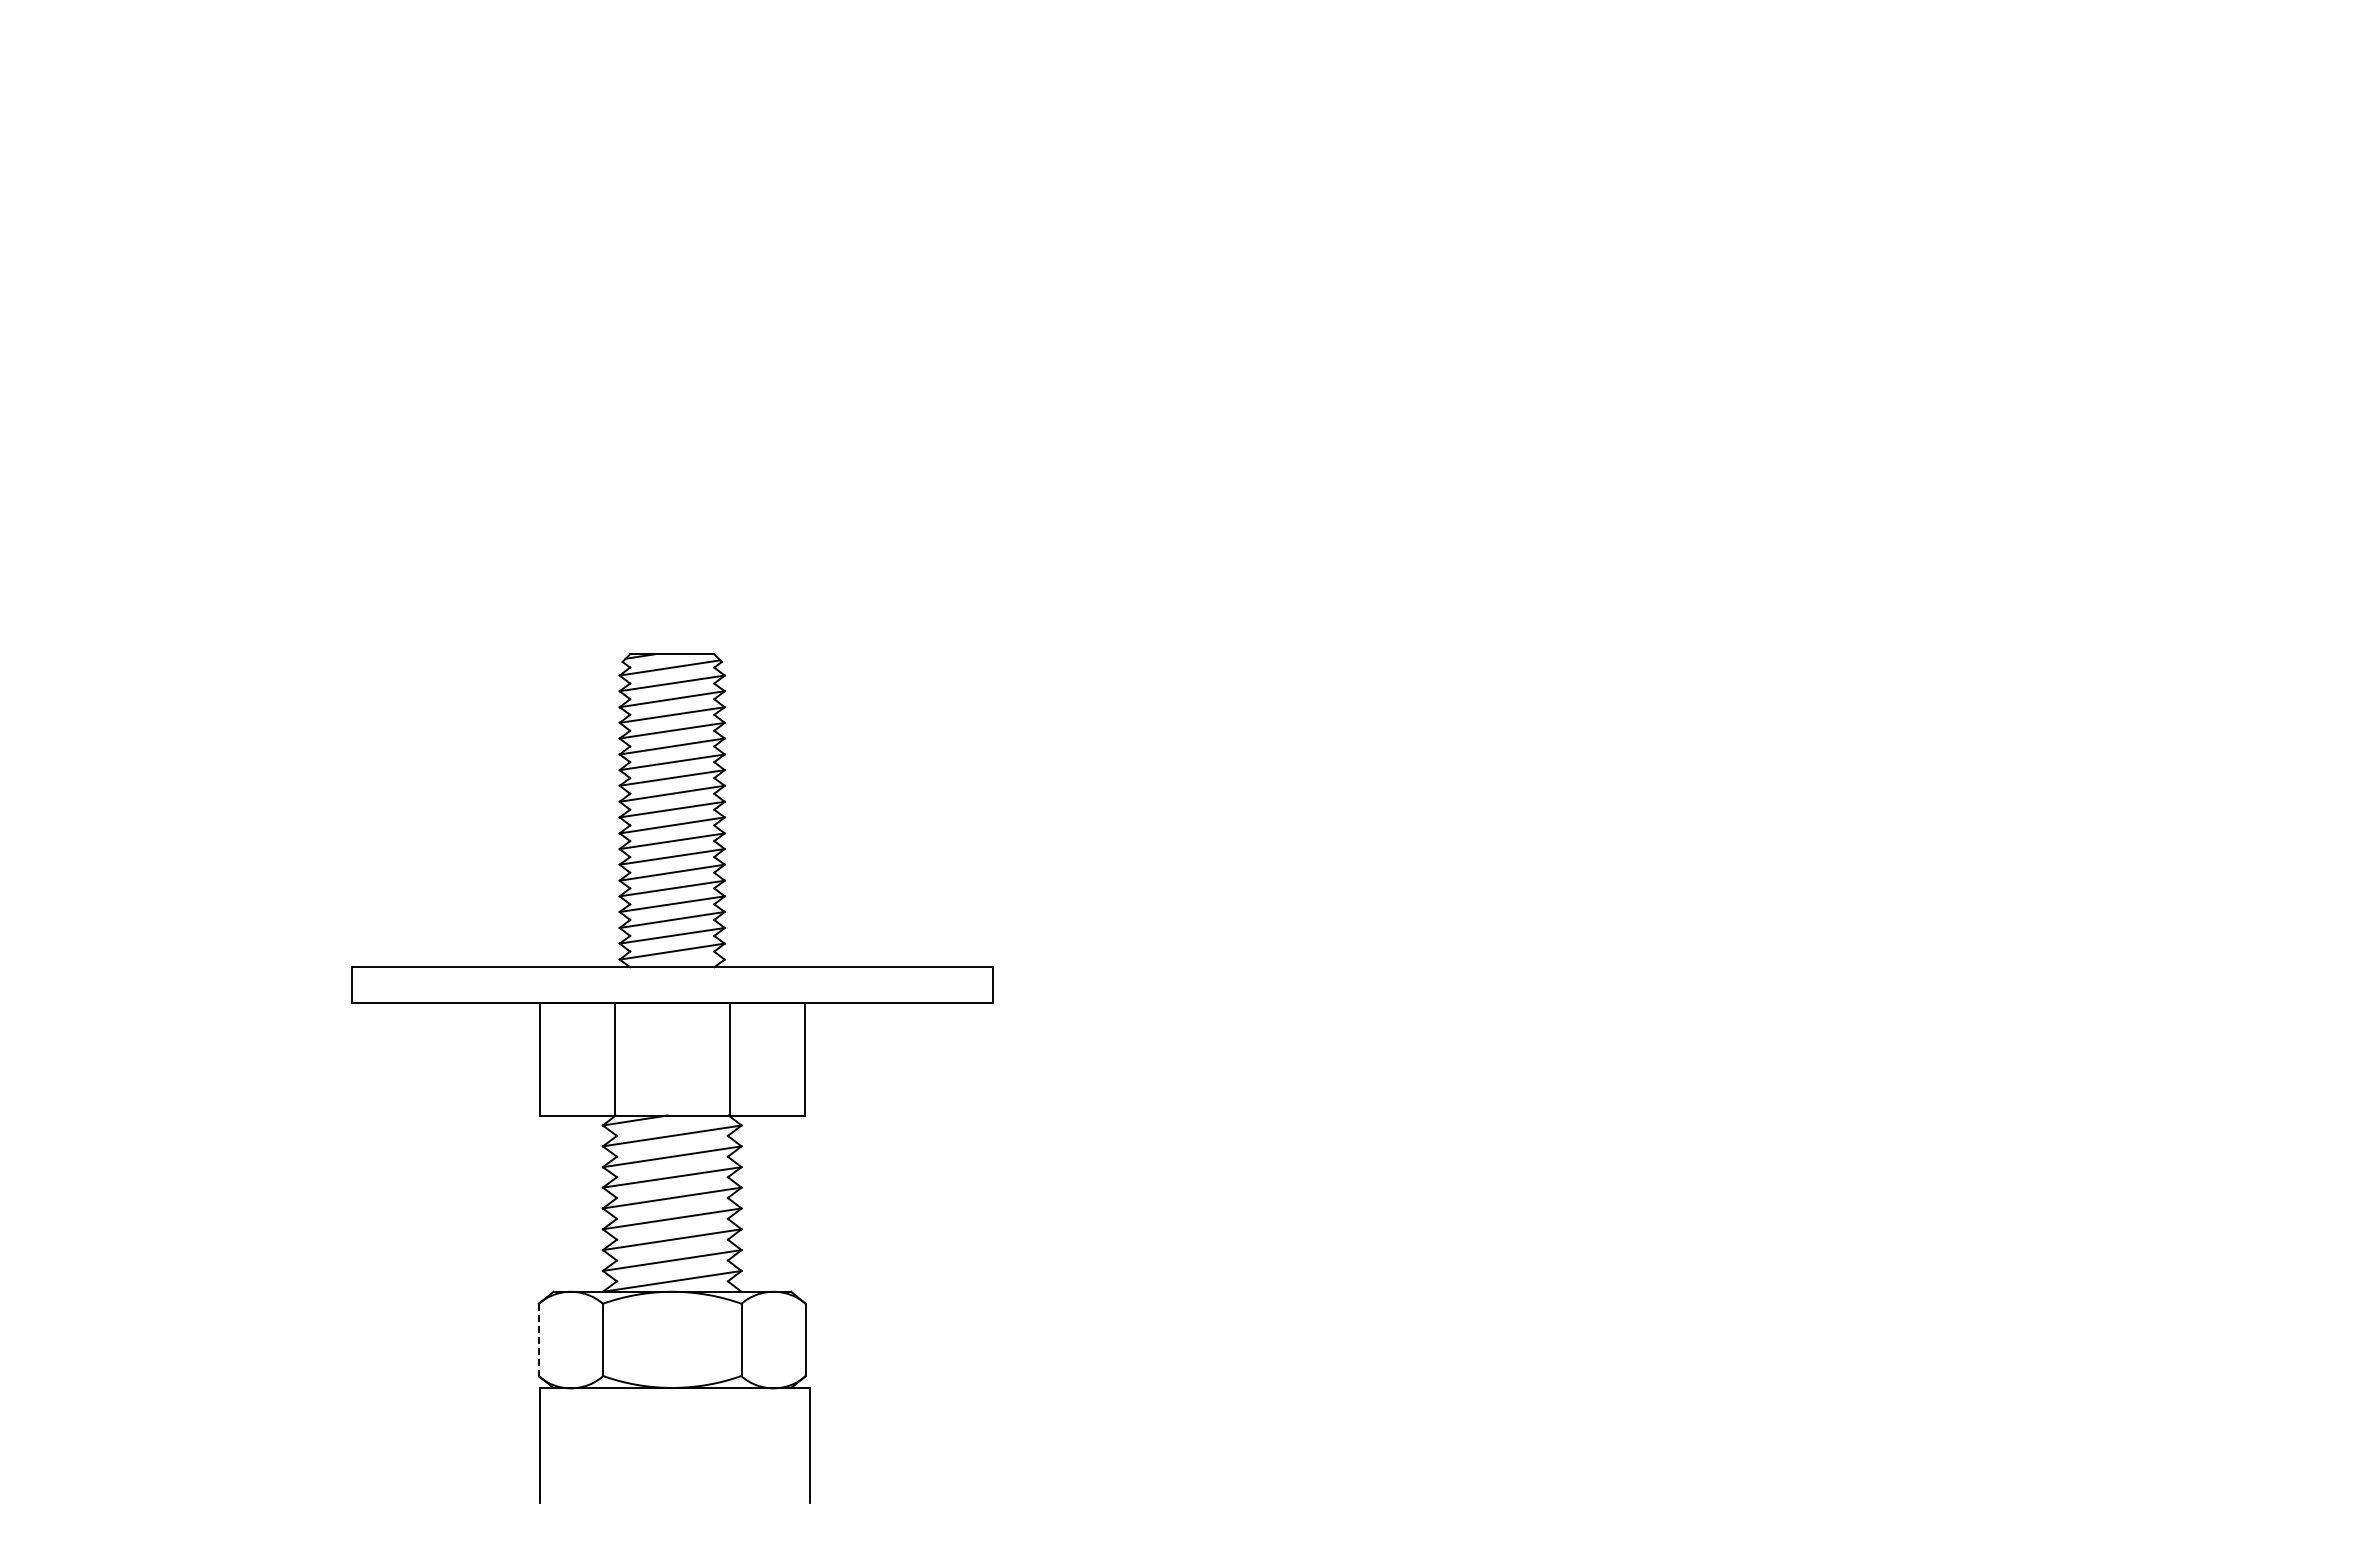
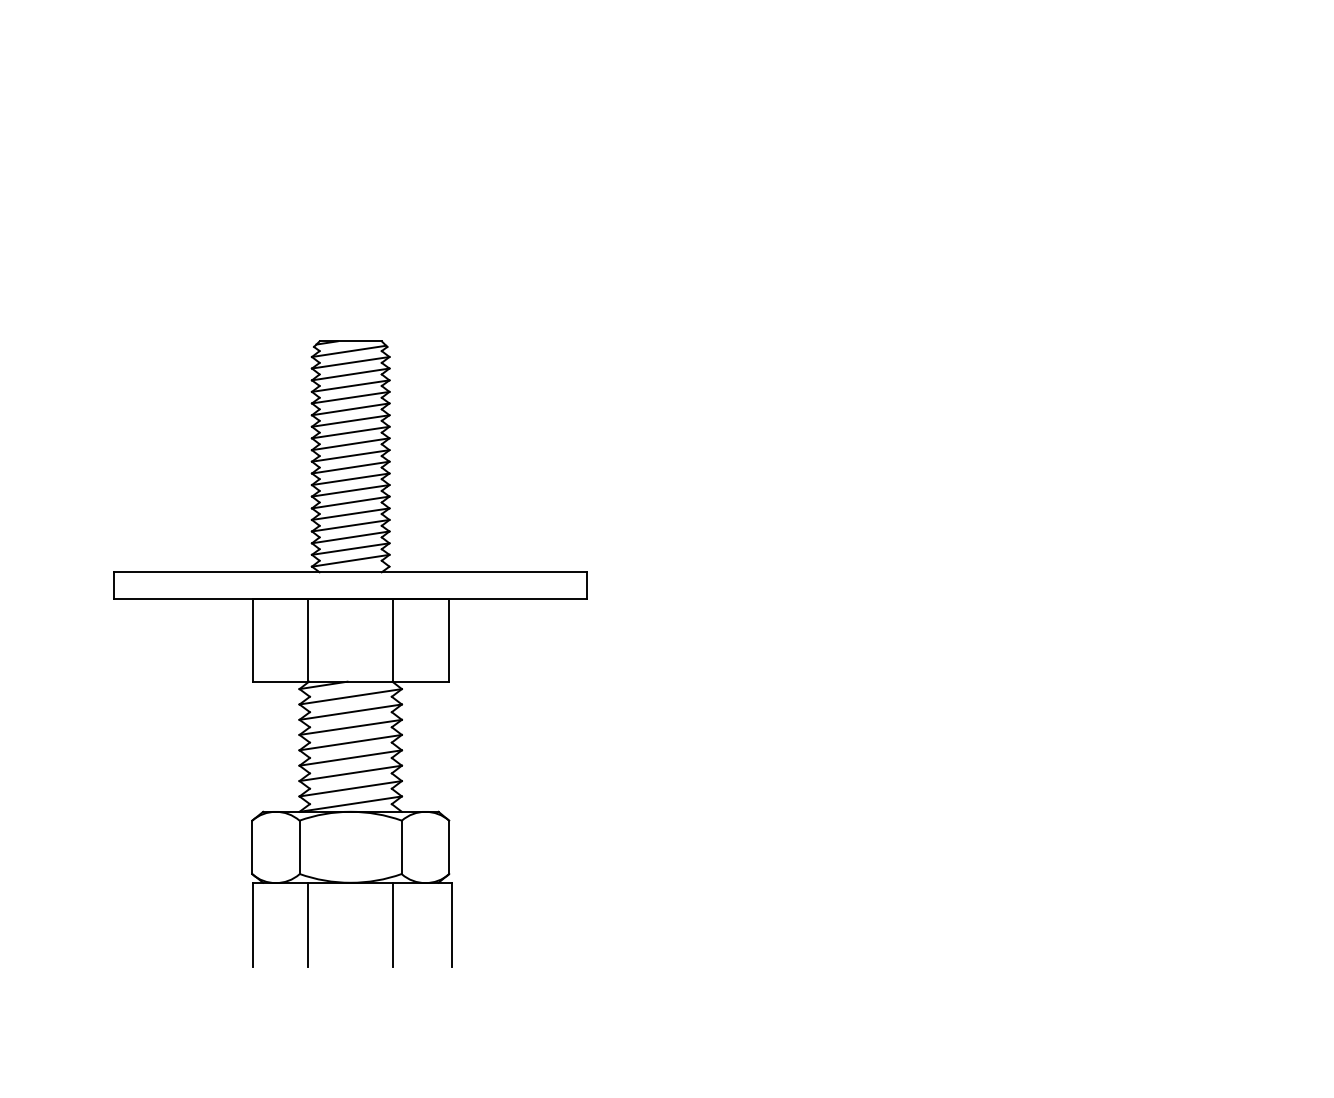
line: (538, 1340) -> (252, 847), dashed -> solid
line: (614, 1444) -> (308, 924), added
line: (729, 1444) -> (392, 924), added

